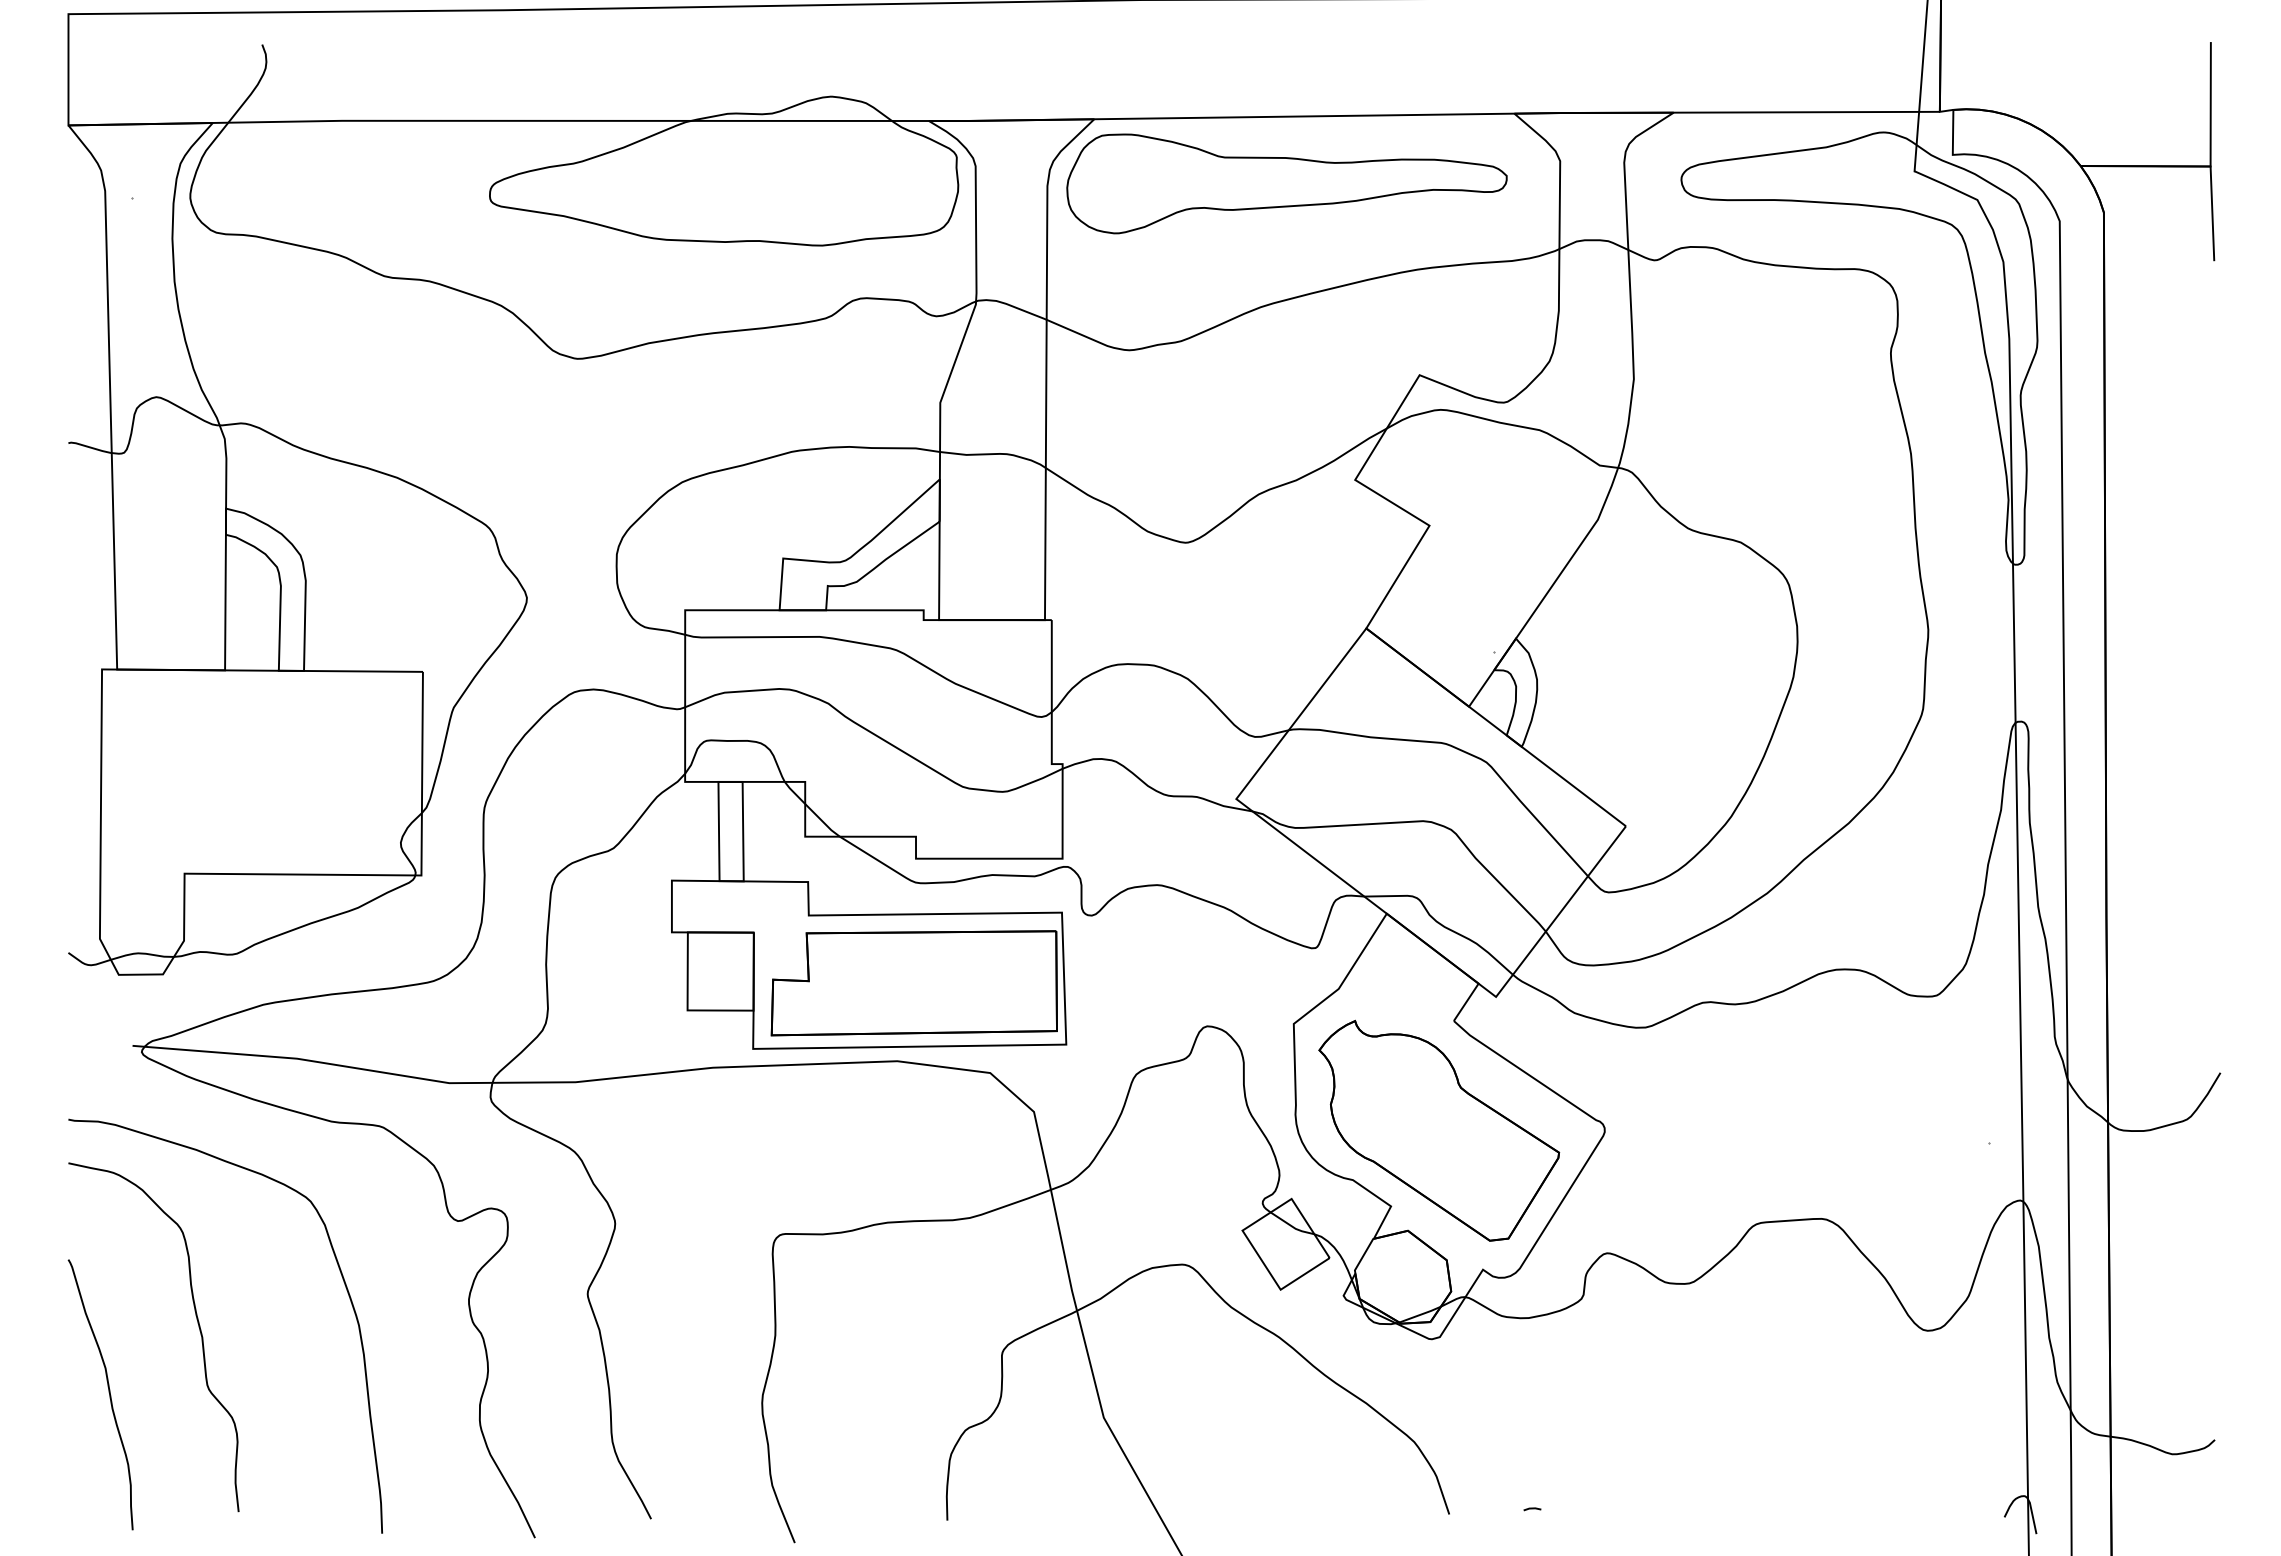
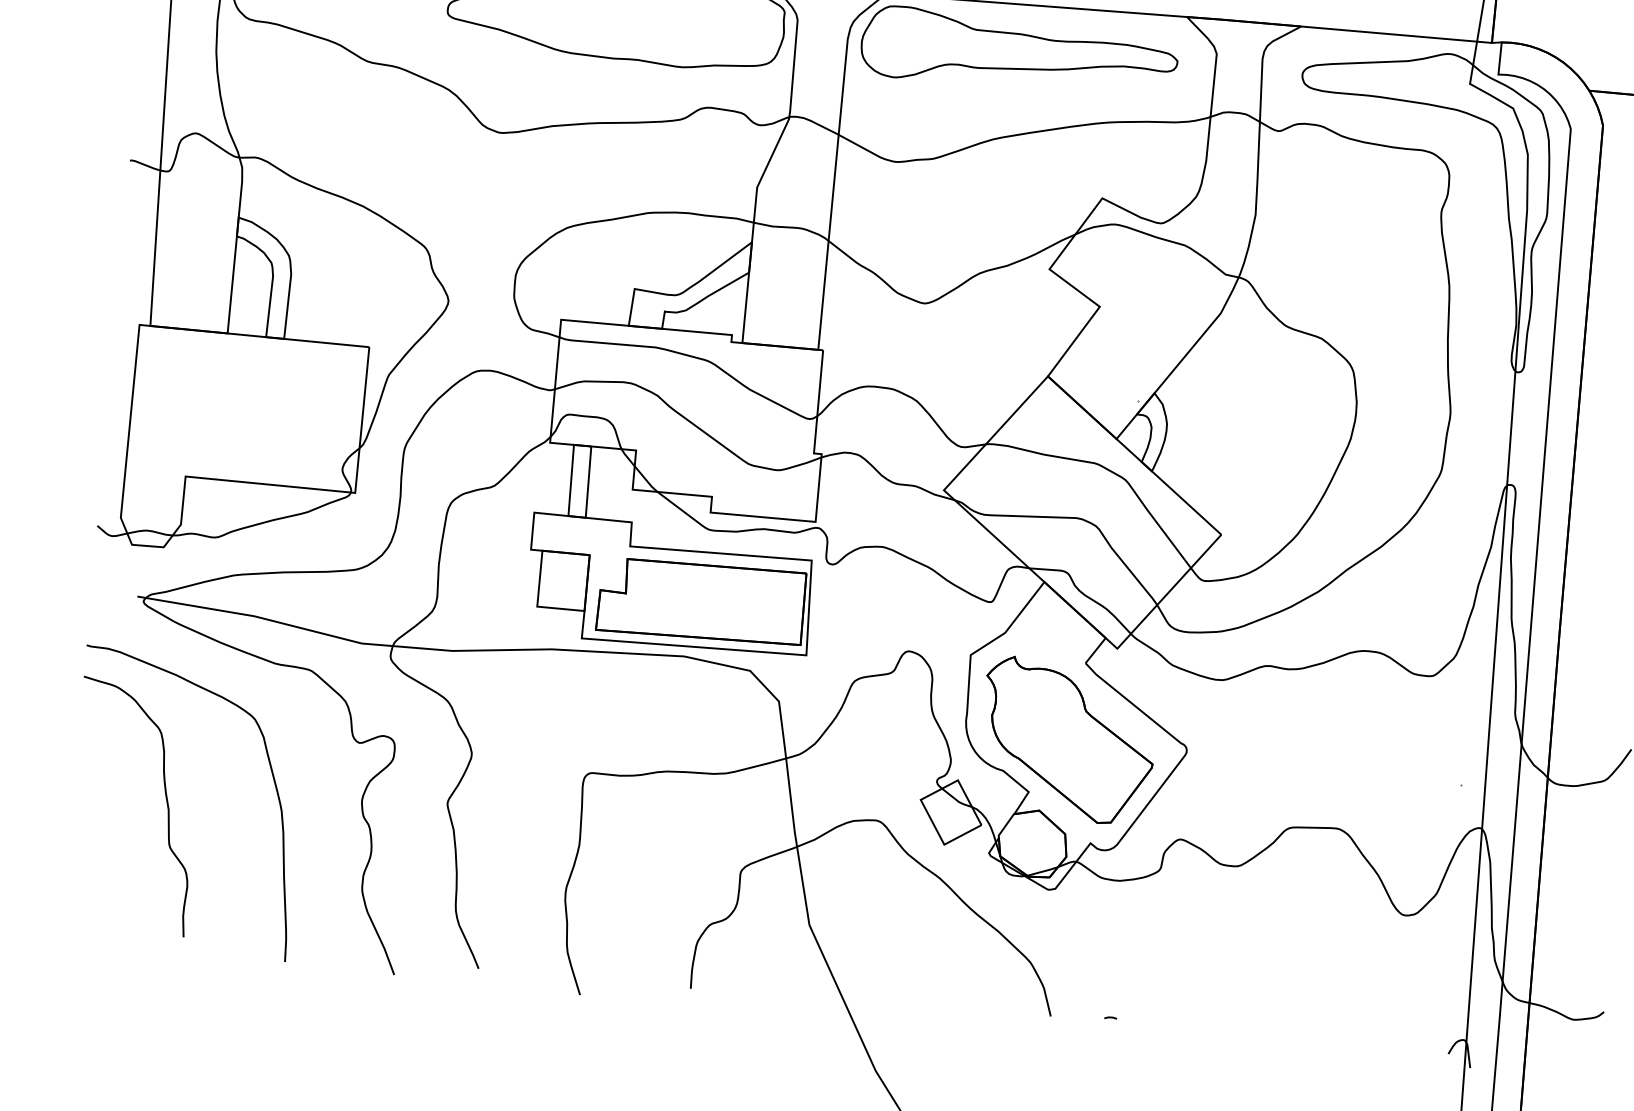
curve: (108, 1392) -> (97, 843), removed

